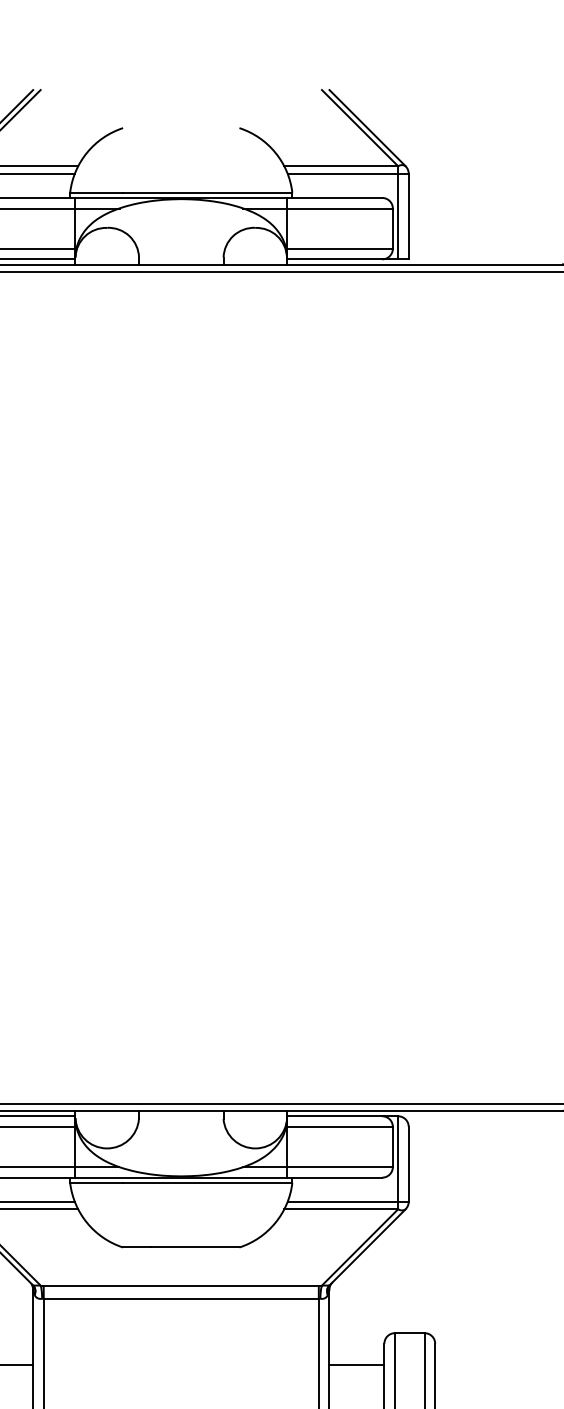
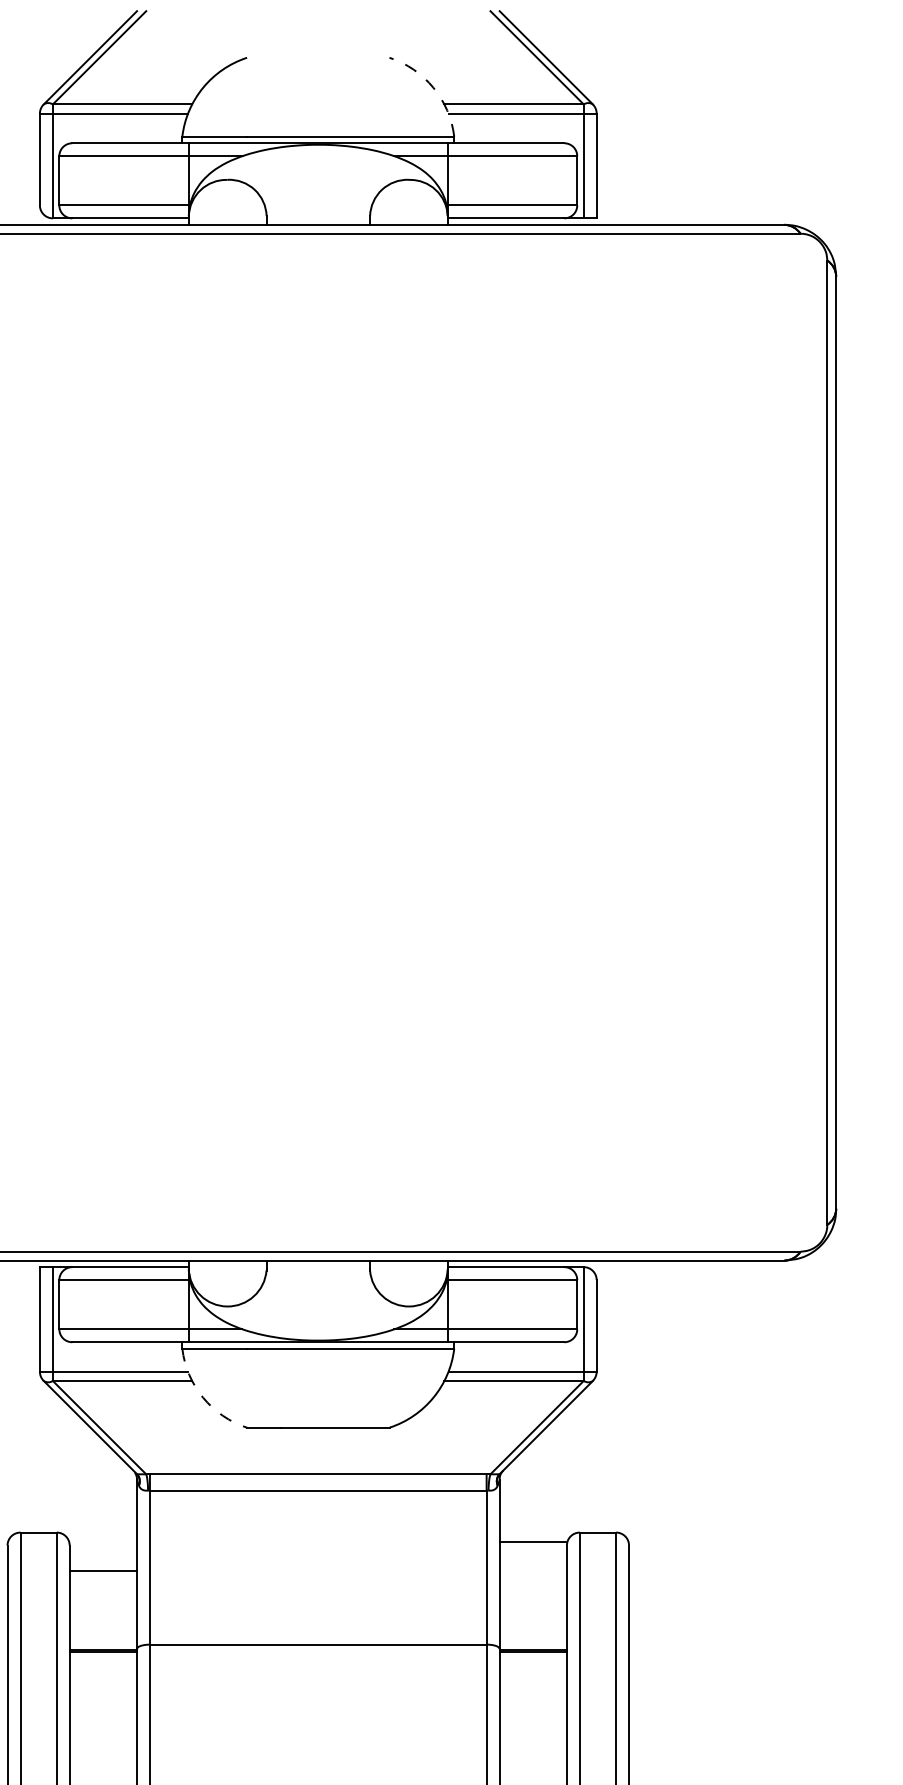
arc: (275, 152) -> (433, 87), solid -> dashed
arc: (87, 1222) -> (203, 1397), solid -> dashed
line: (356, 1364) -> (532, 1542), moved

